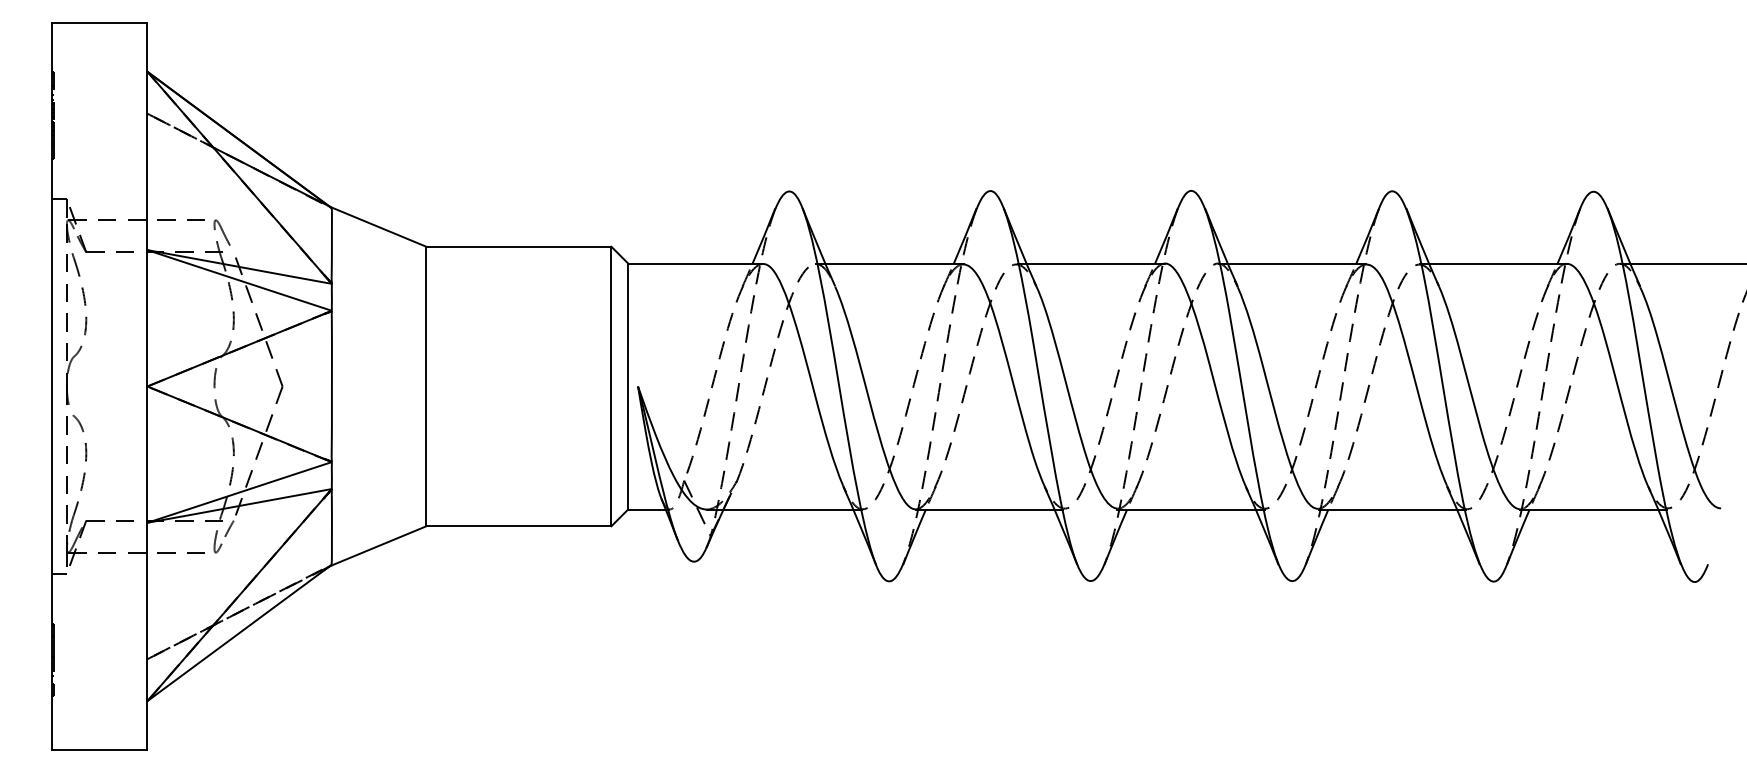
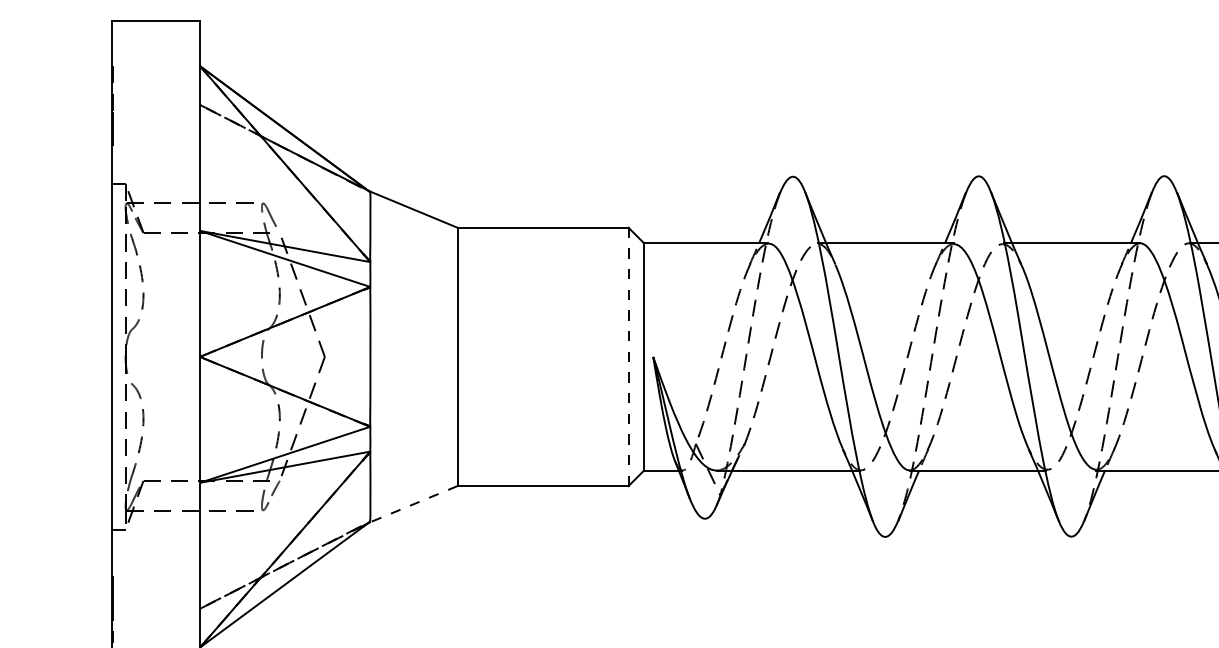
line: (611, 386) -> (628, 356), solid -> dashed
line: (378, 546) -> (413, 504), solid -> dashed

